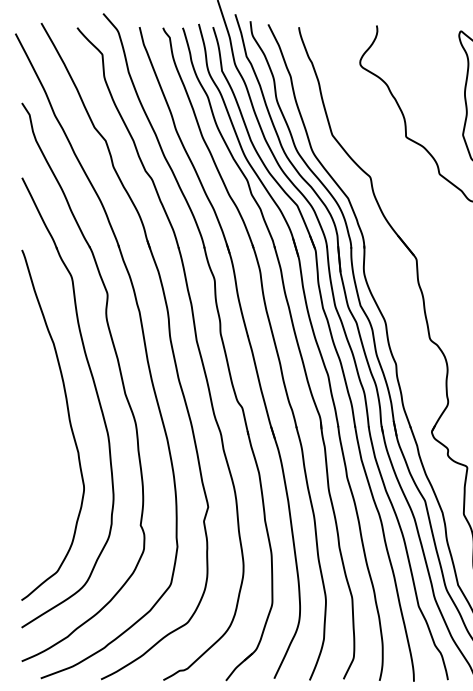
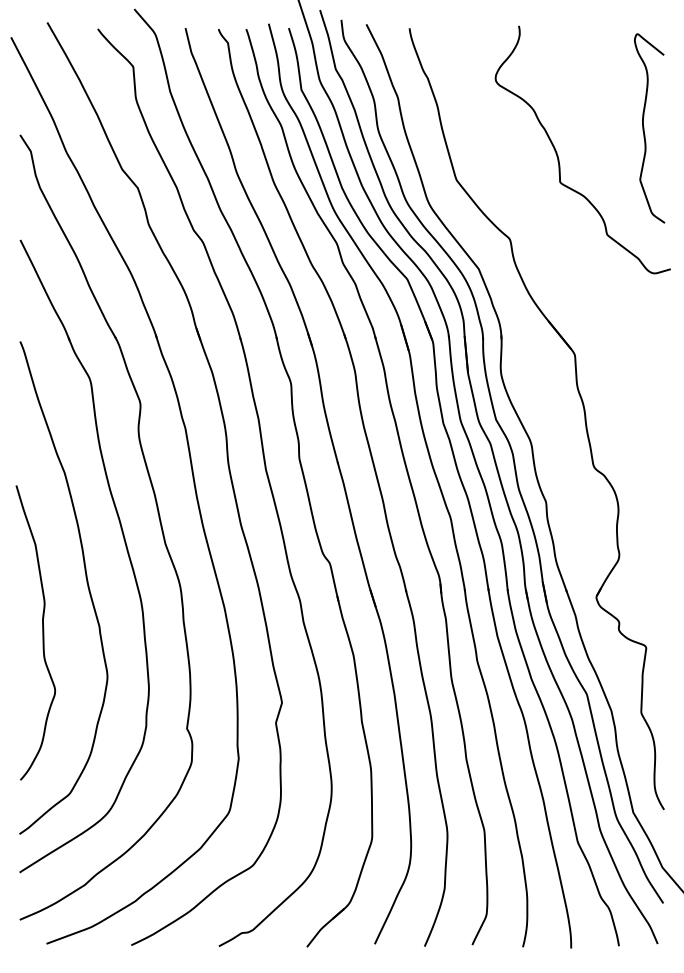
curve: (37, 456) -> (42, 632), added

